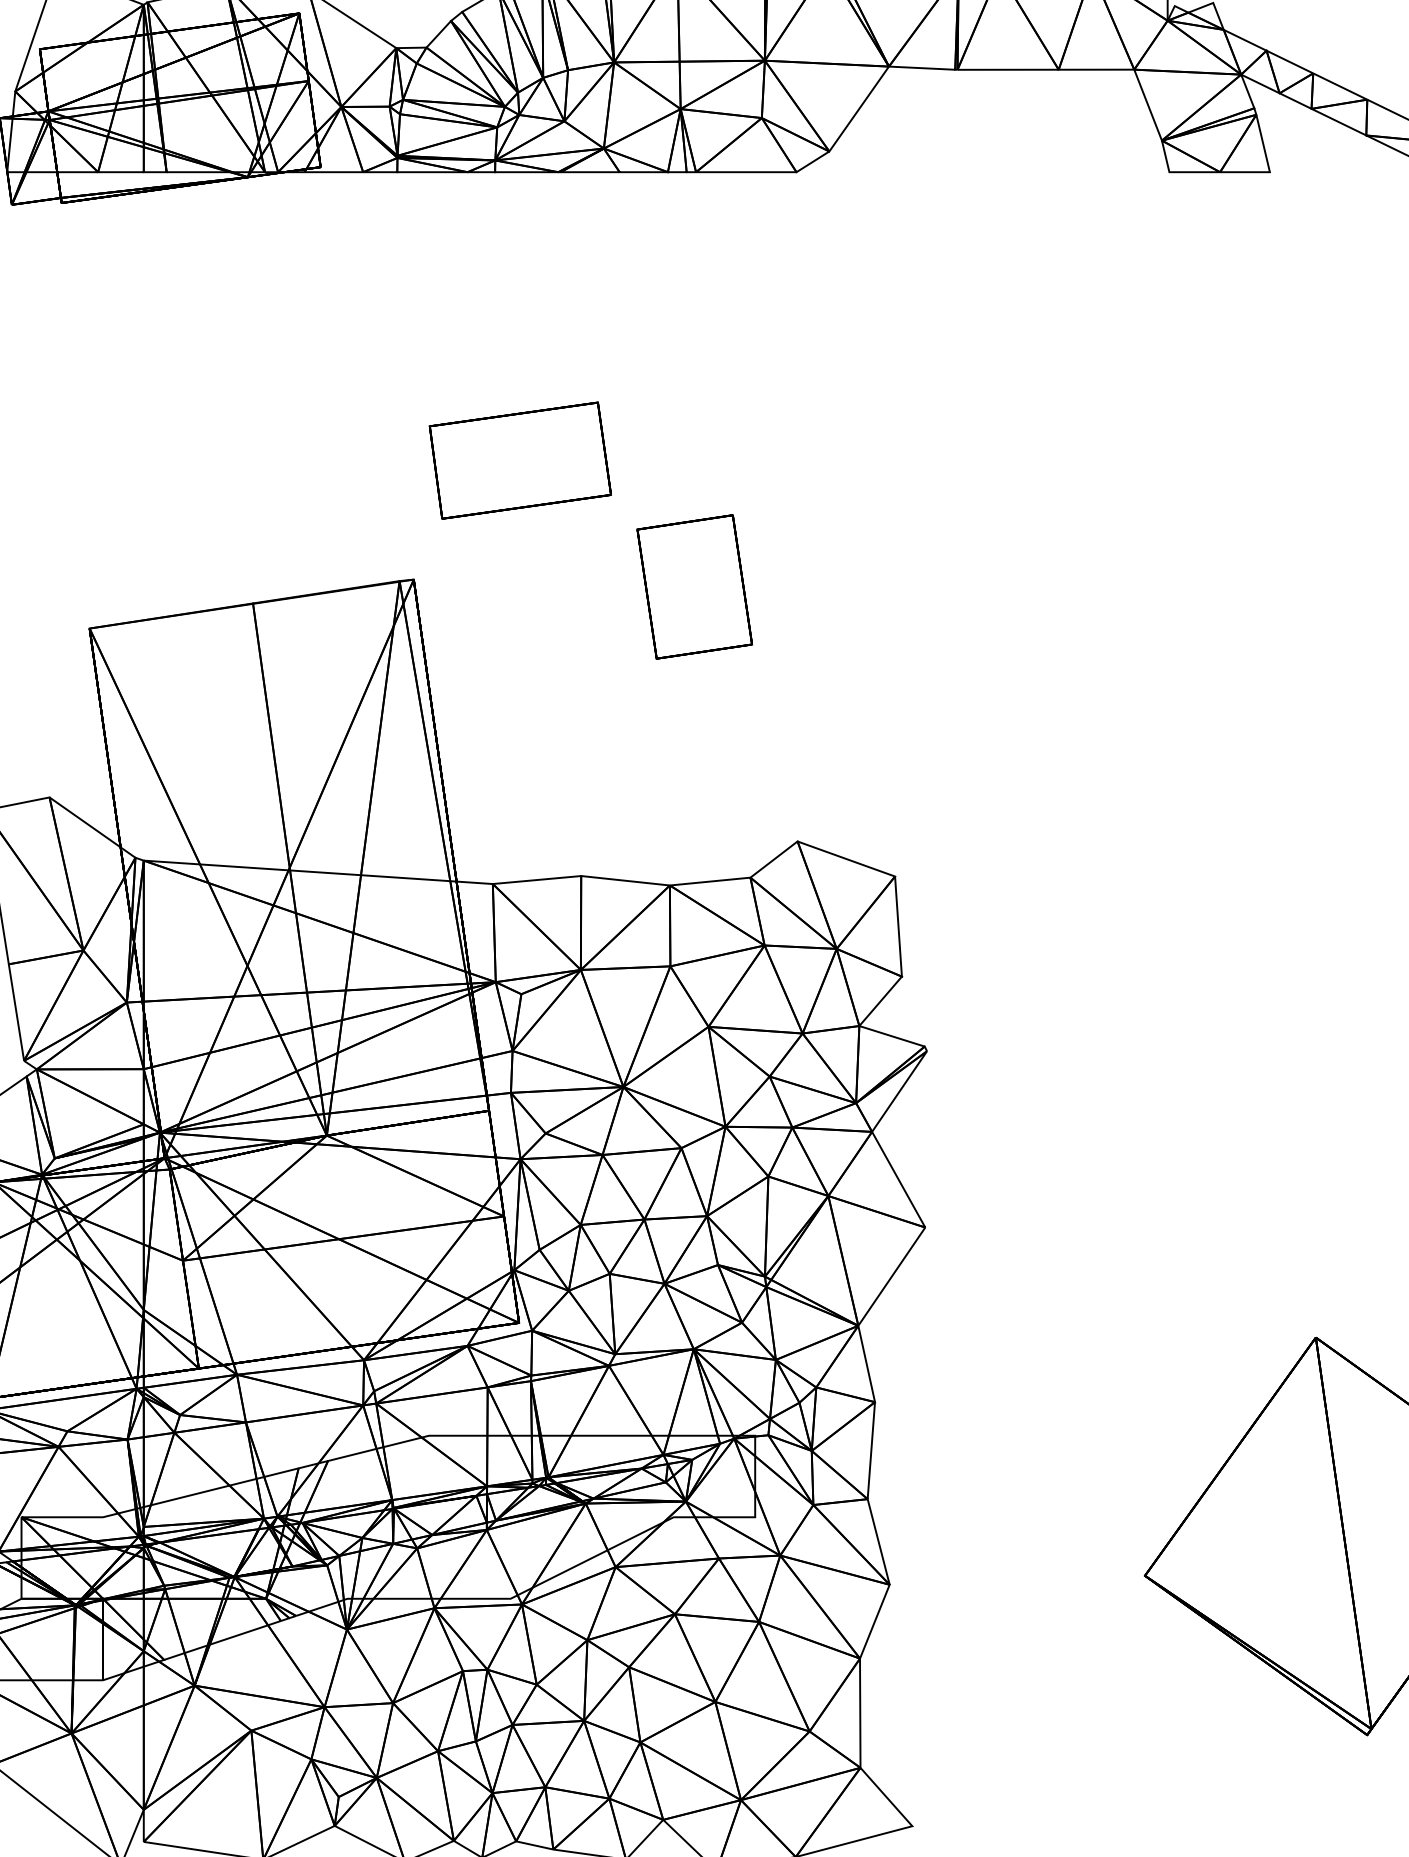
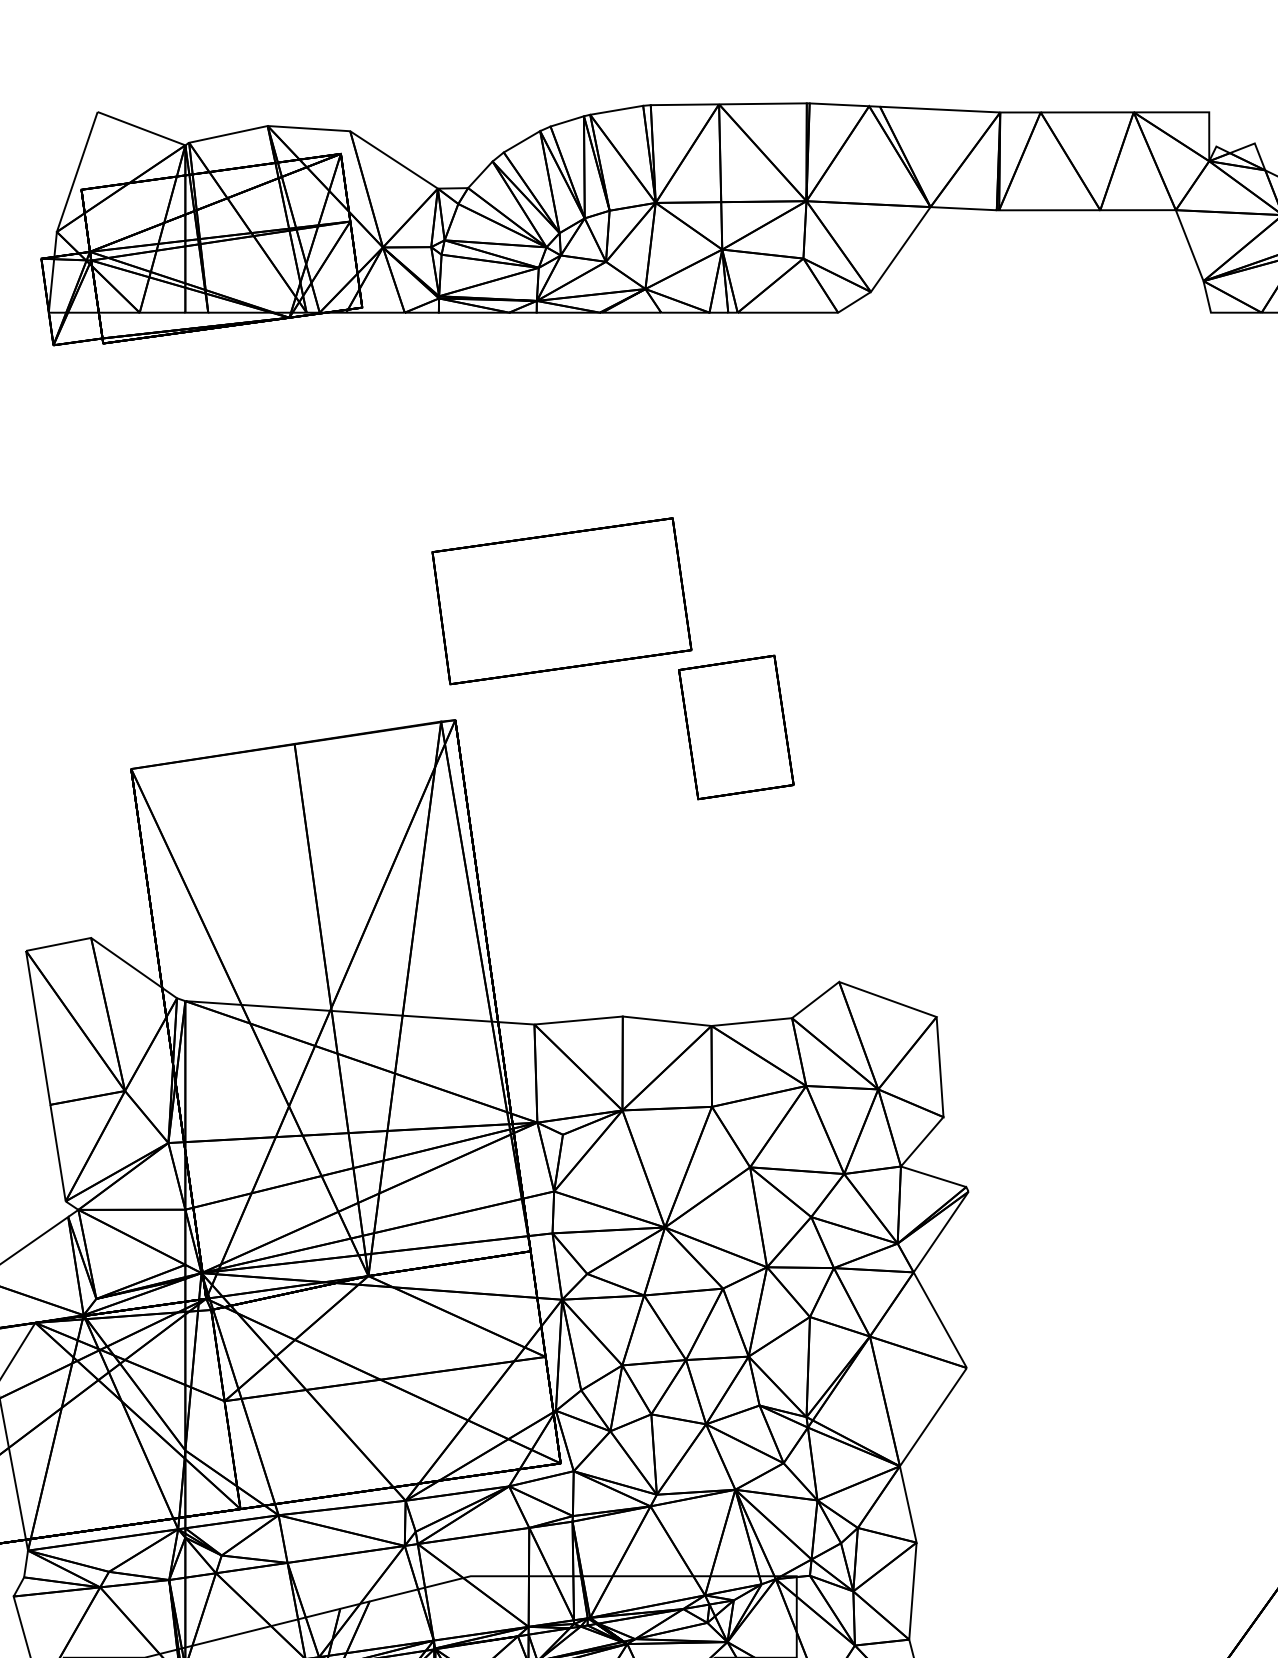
part: (520, 460) -> (562, 601), size x1.43

